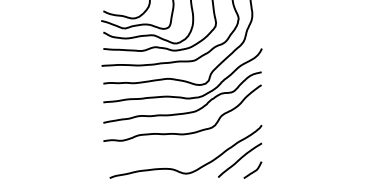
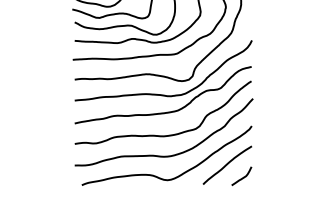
curve: (183, 151) -> (164, 155), added

